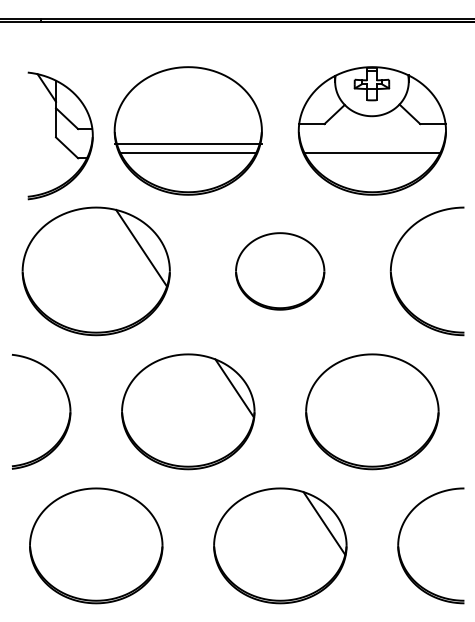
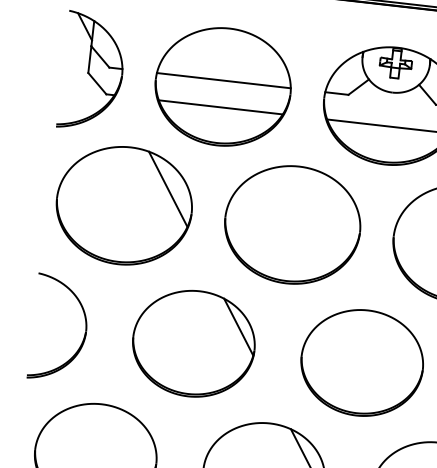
part: (60, 135) -> (92, 71), moved
line: (188, 144) -> (224, 81), moved
part: (279, 271) -> (291, 224), size x1.67

